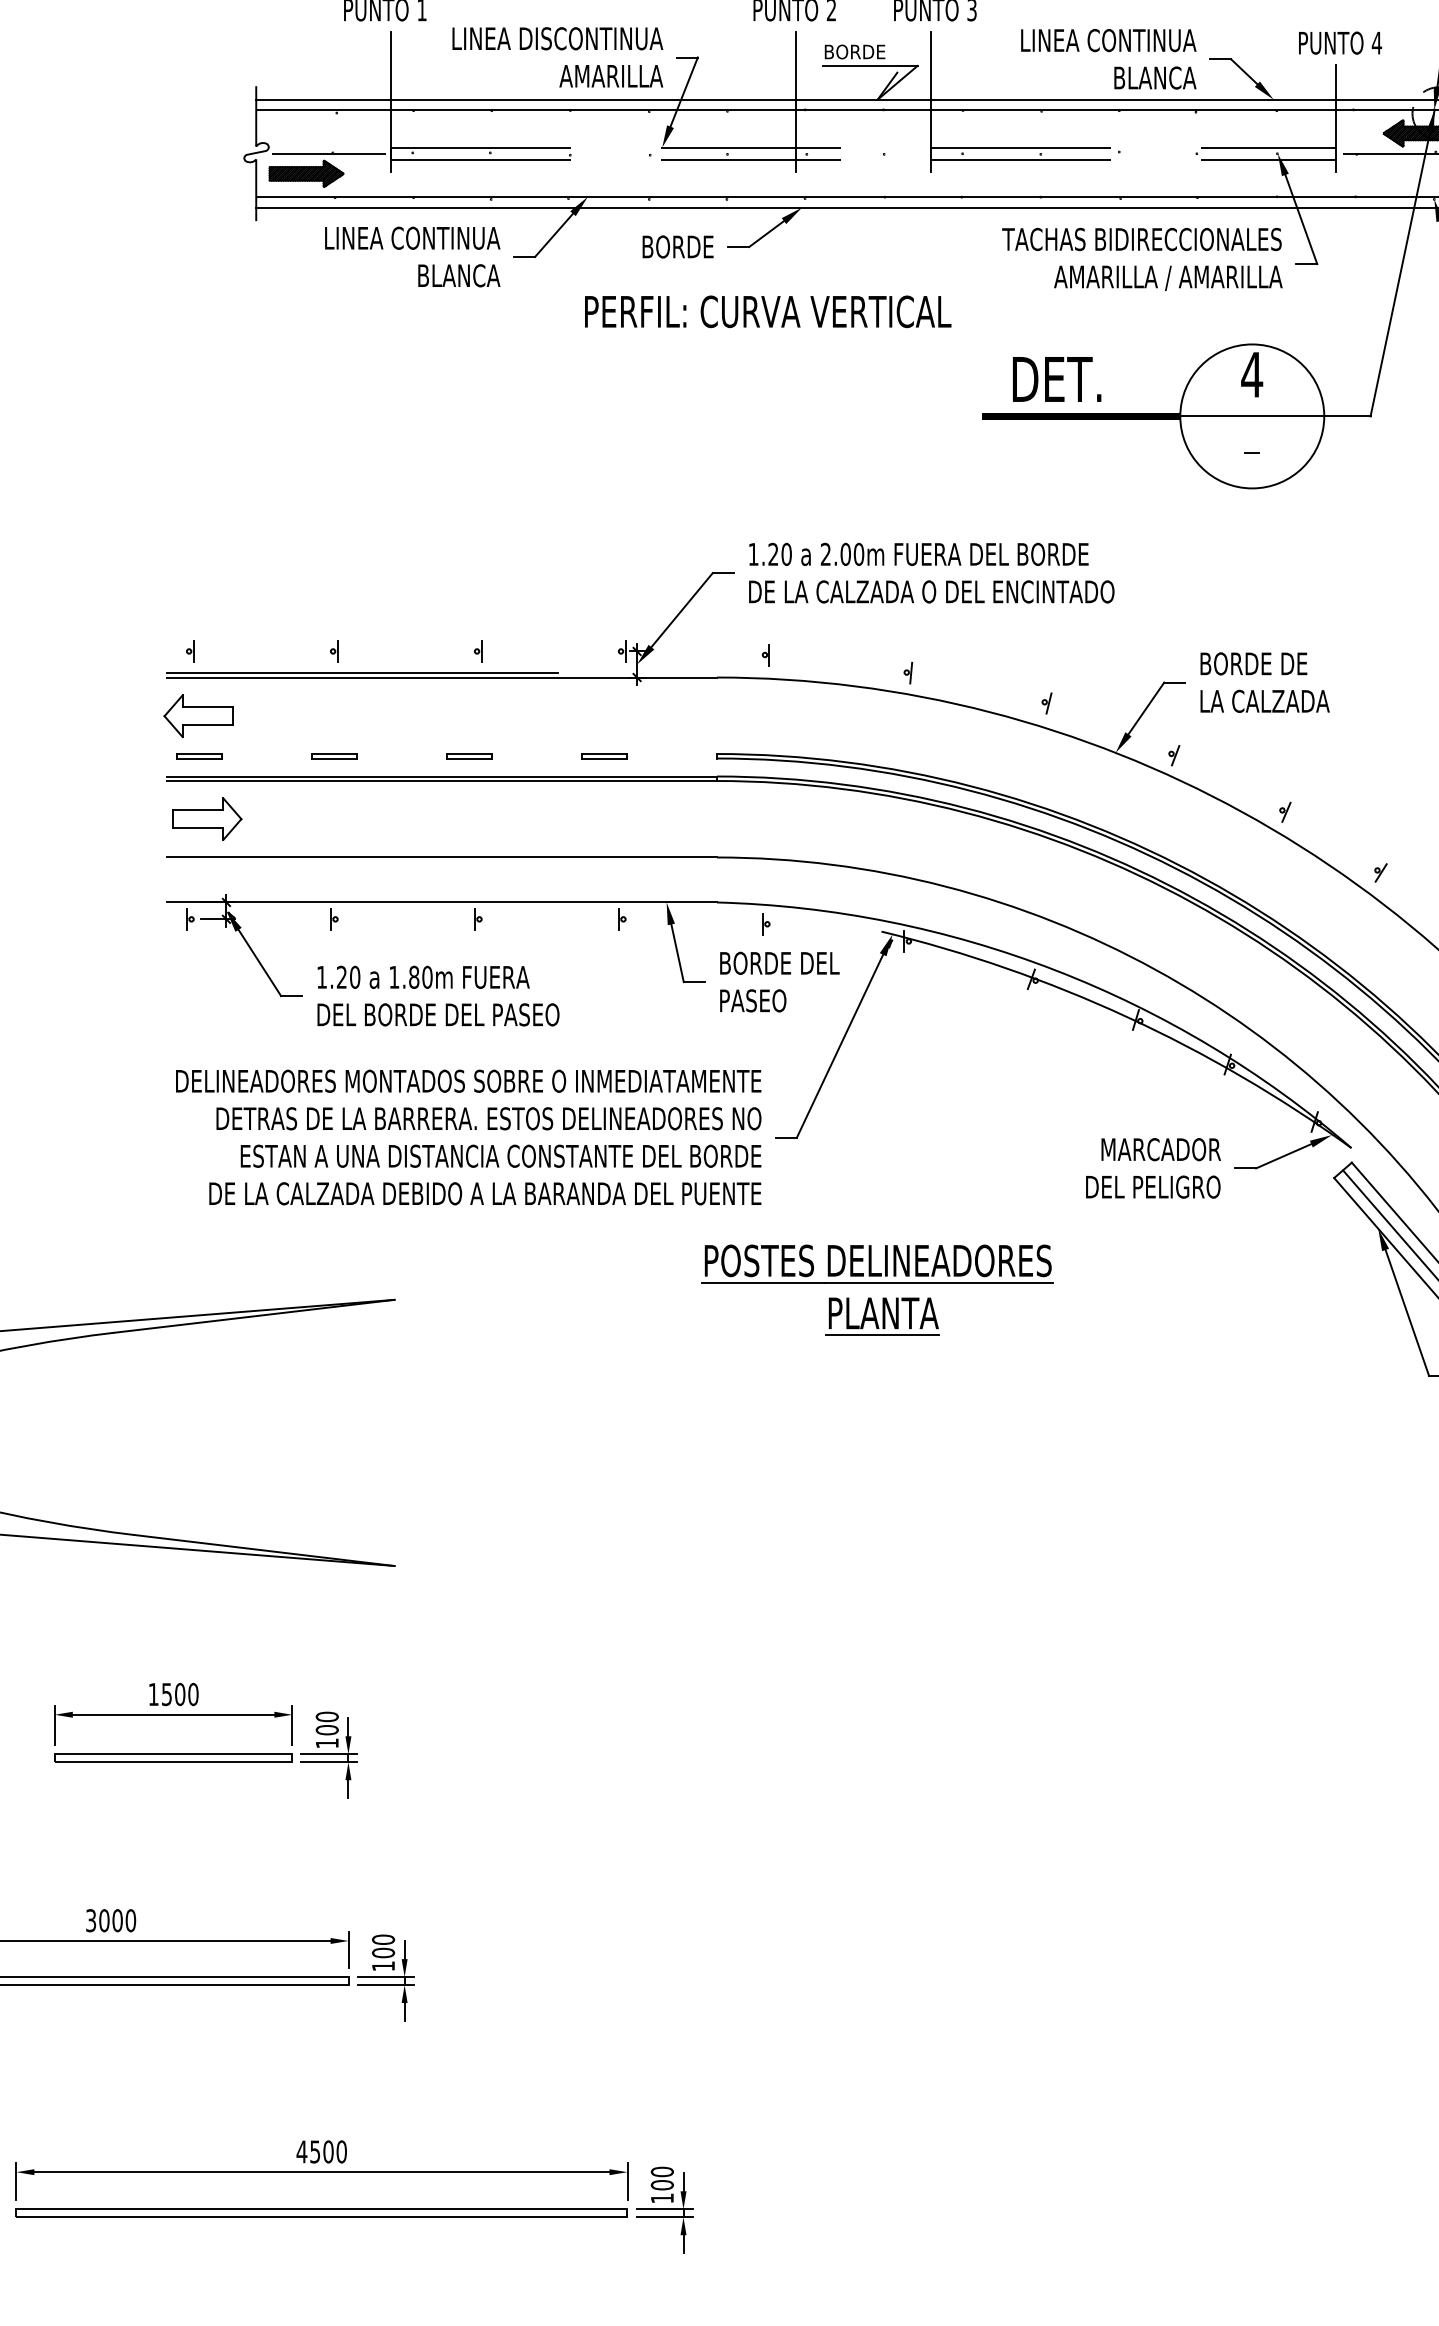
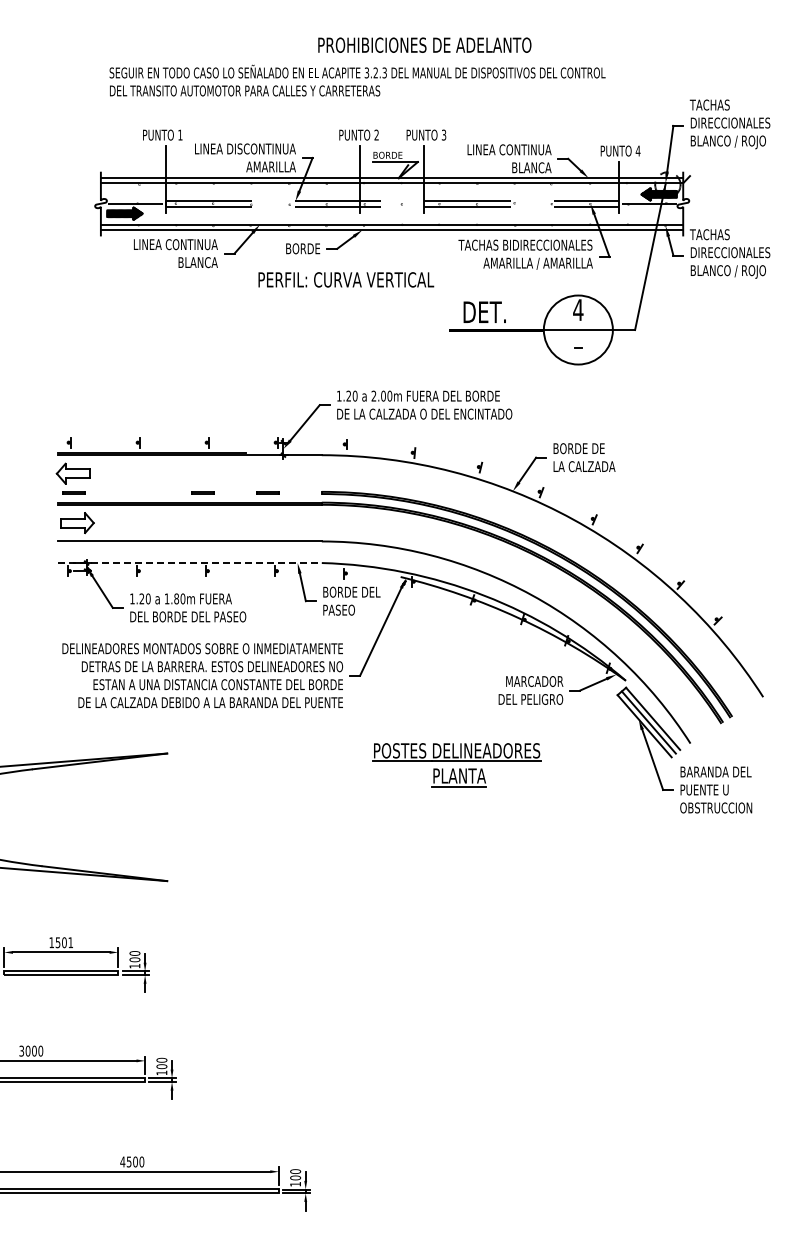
line: (334, 755) -> (138, 492), removed
line: (441, 903) -> (189, 563), solid -> dashed
part: (877, 1291) -> (456, 765), moved
text: (192, 1694) -> (70, 942), 1500 -> 1501

